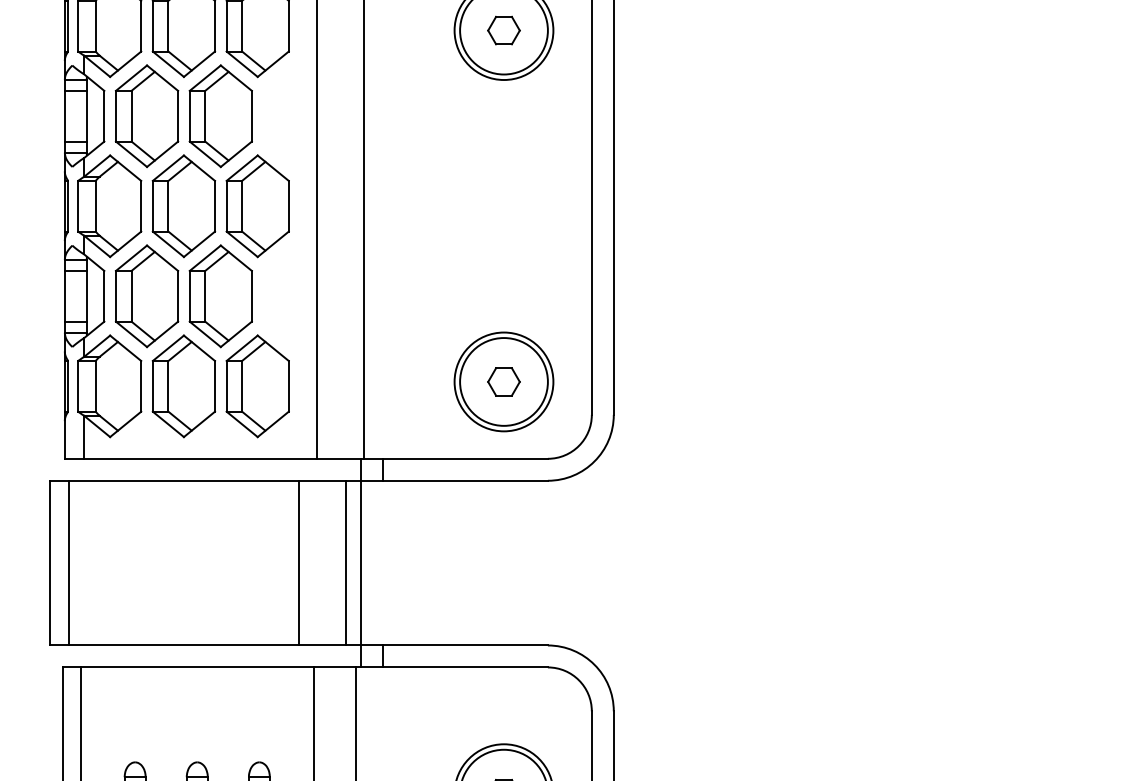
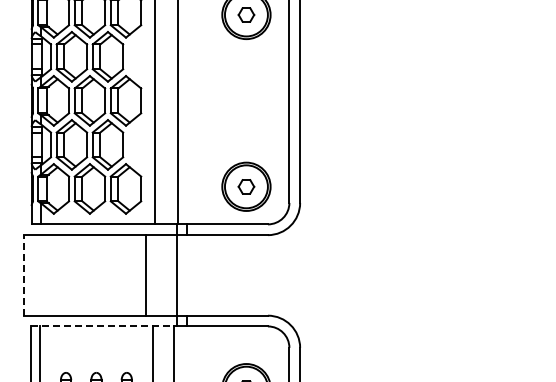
line: (50, 561) -> (24, 274), solid -> dashed
line: (68, 563) -> (33, 275), removed
line: (346, 563) -> (169, 275), removed
line: (209, 667) -> (102, 326), solid -> dashed

